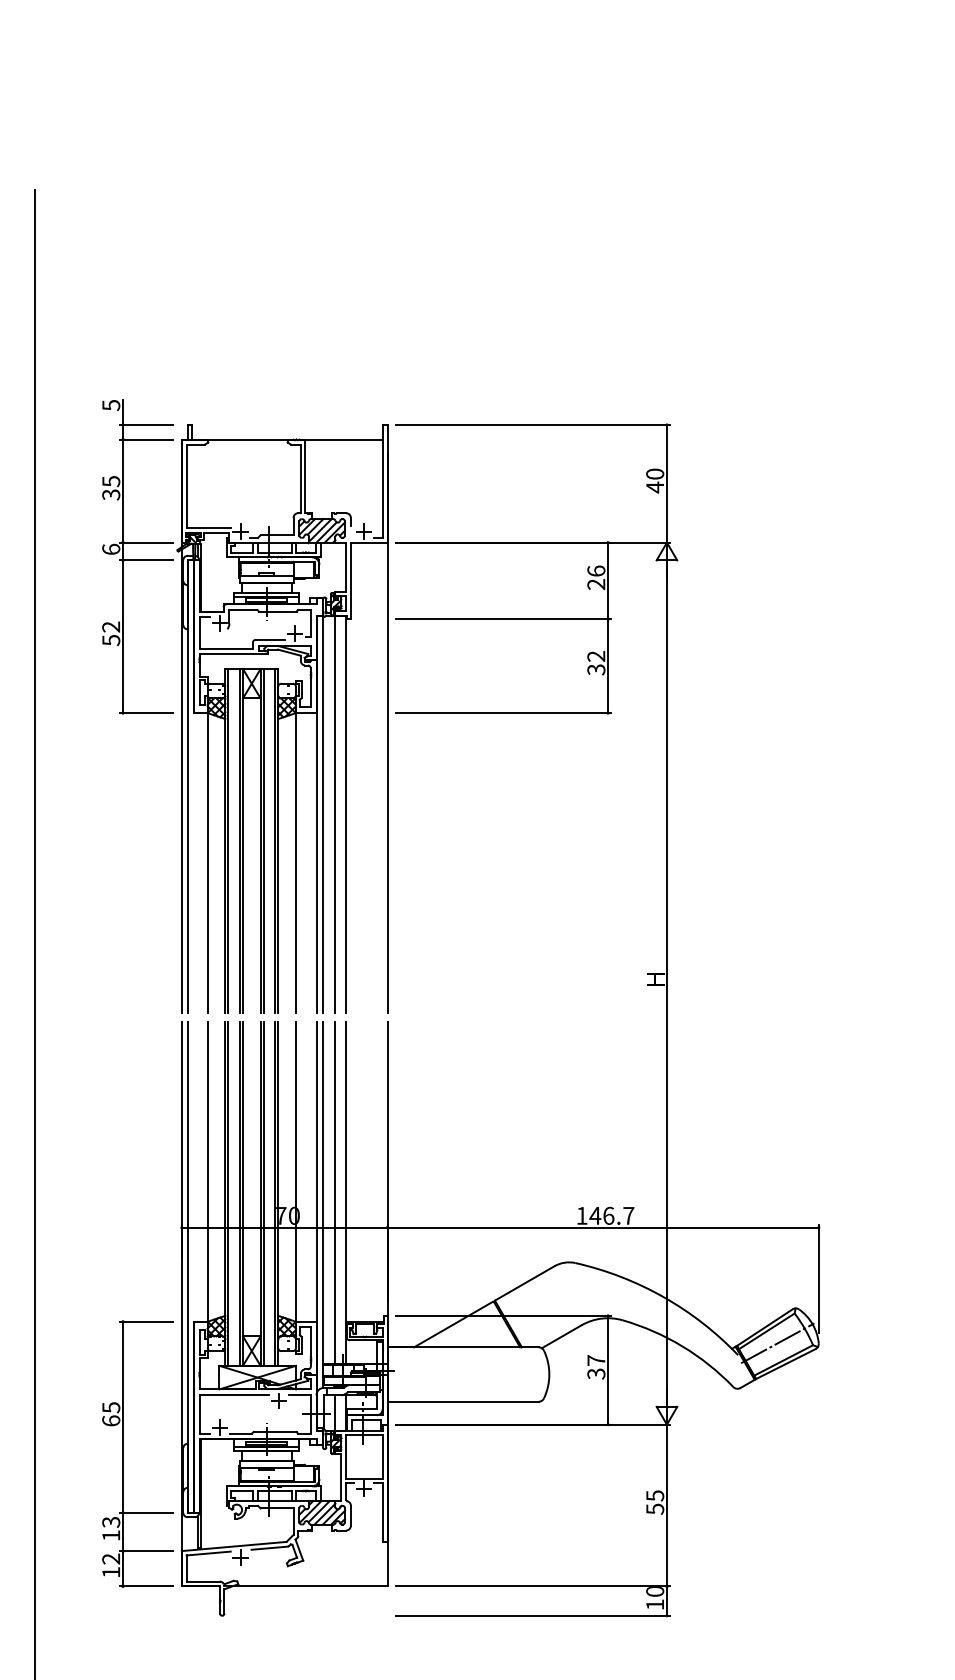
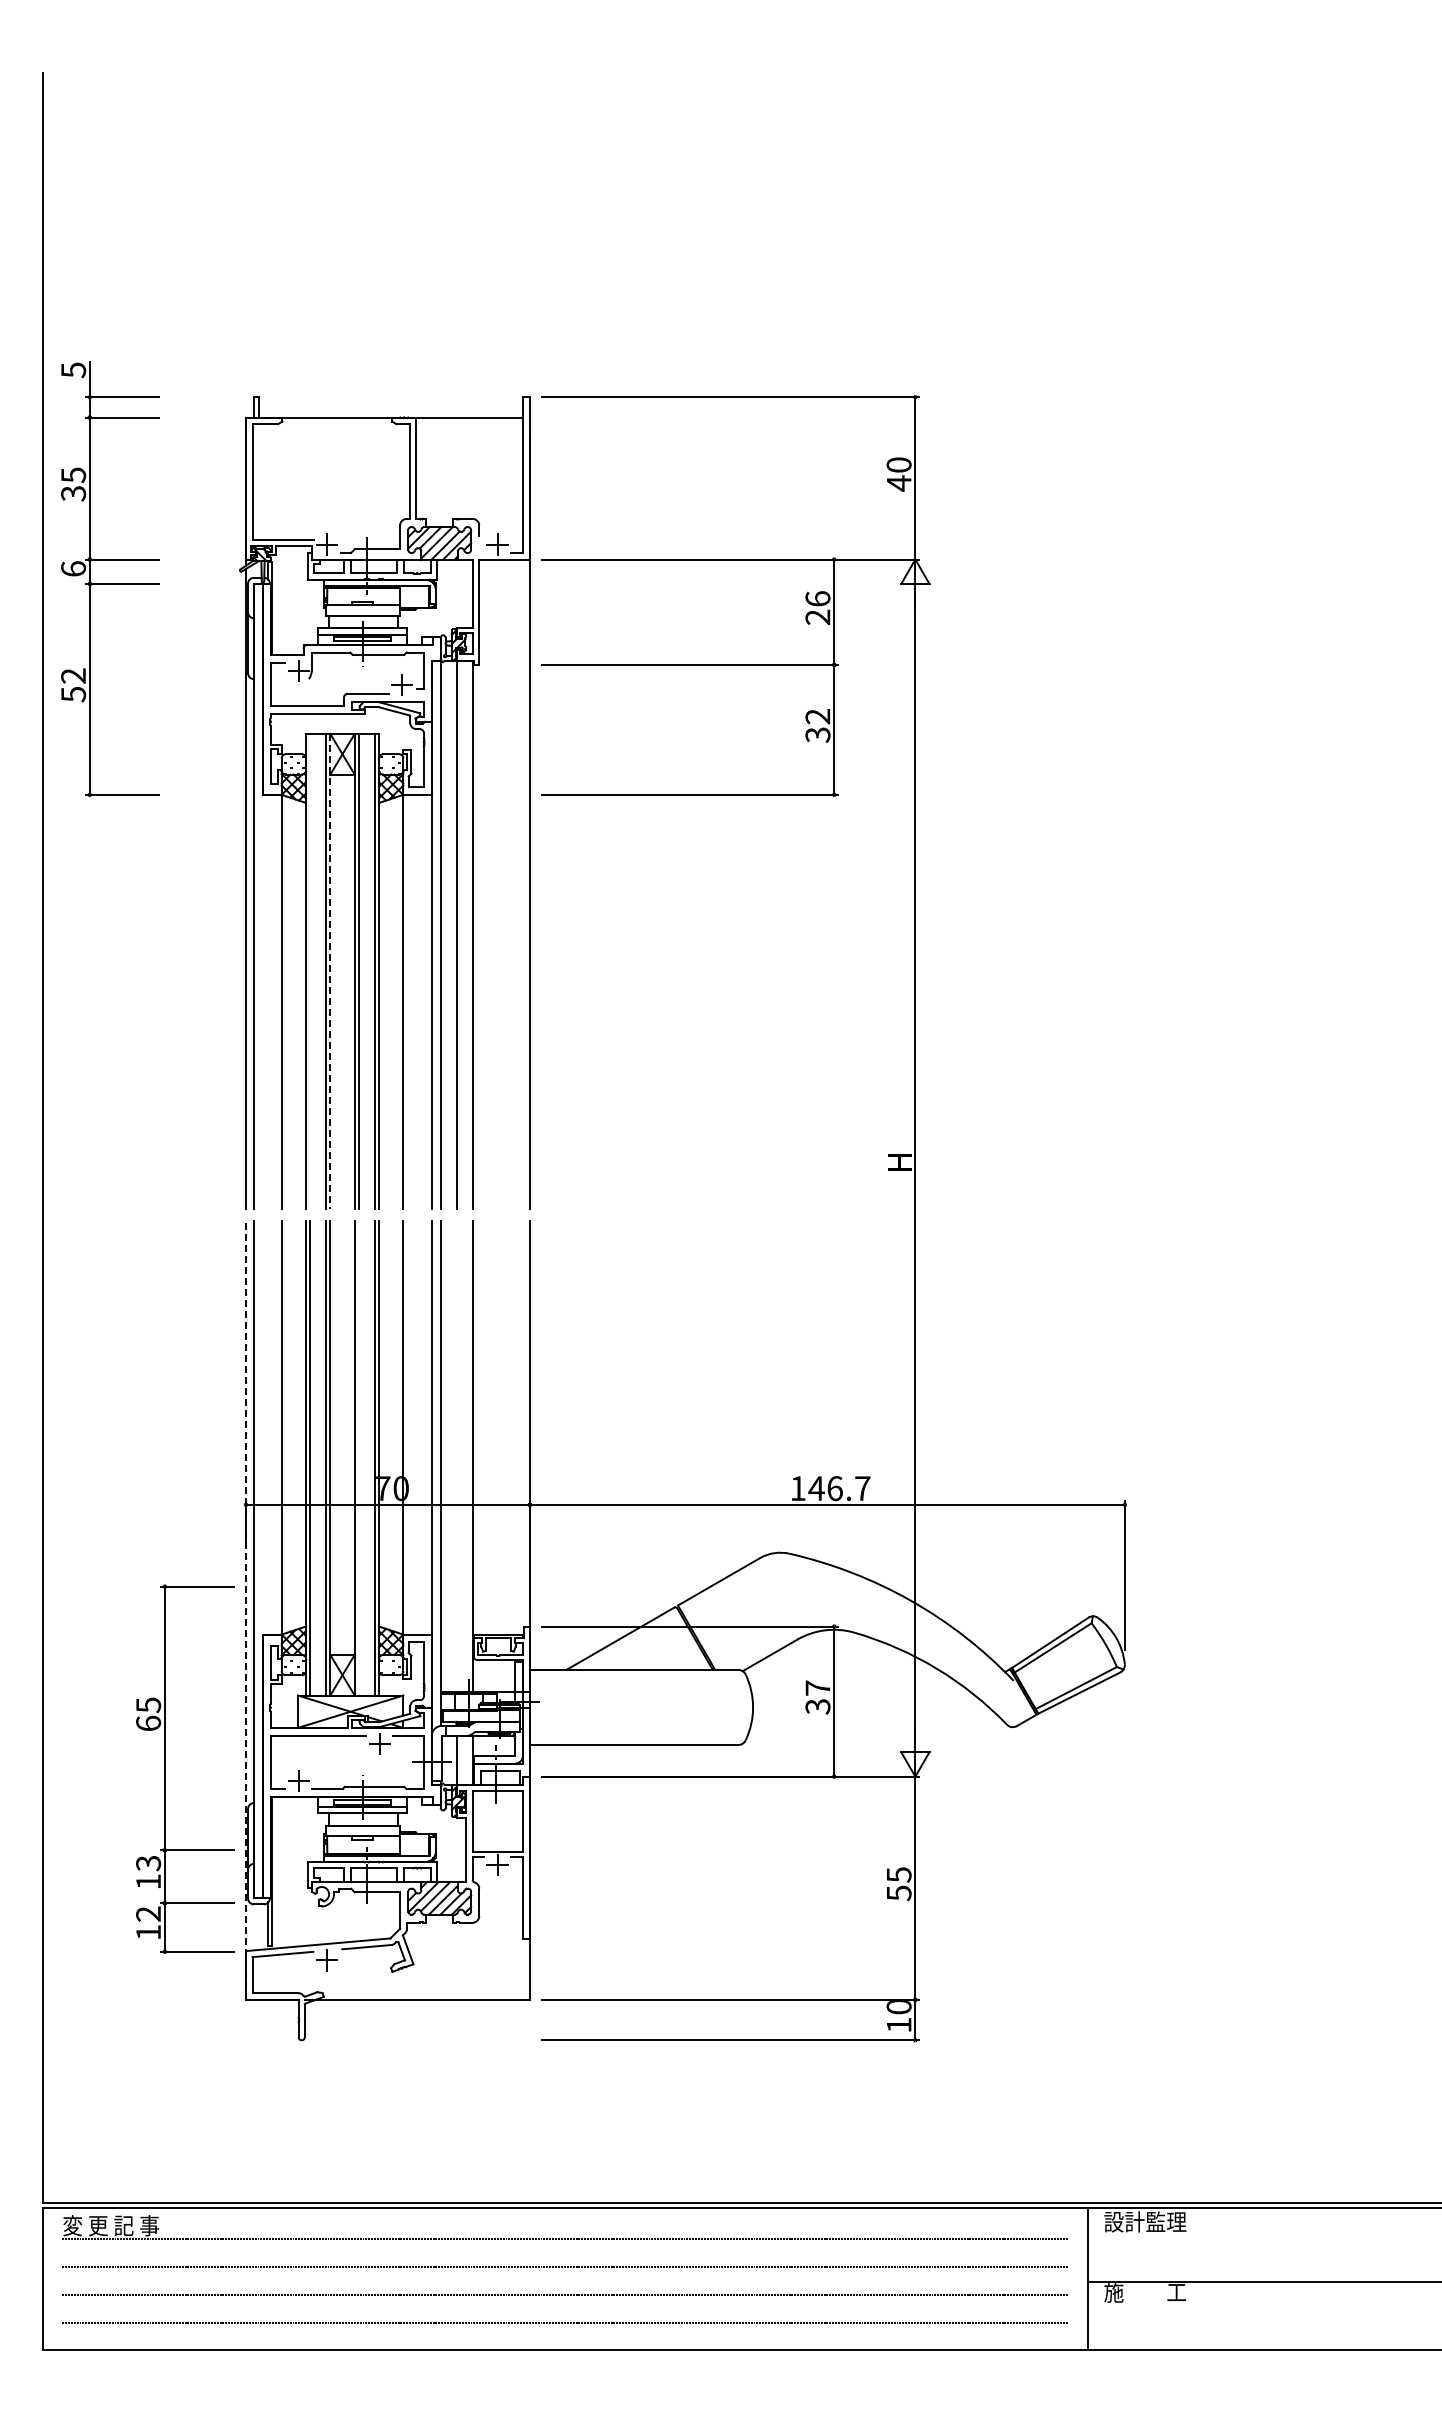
part: (138, 556) -> (110, 578), moved
line: (228, 840) -> (310, 970), removed
line: (243, 841) -> (330, 971), solid -> dashed
line: (334, 1192) -> (456, 1456), removed
line: (263, 1193) -> (358, 1457), removed
line: (181, 1303) -> (245, 1609), solid -> dashed
line: (777, 1342) -> (1067, 1663), removed
part: (123, 1453) -> (165, 1768), moved

